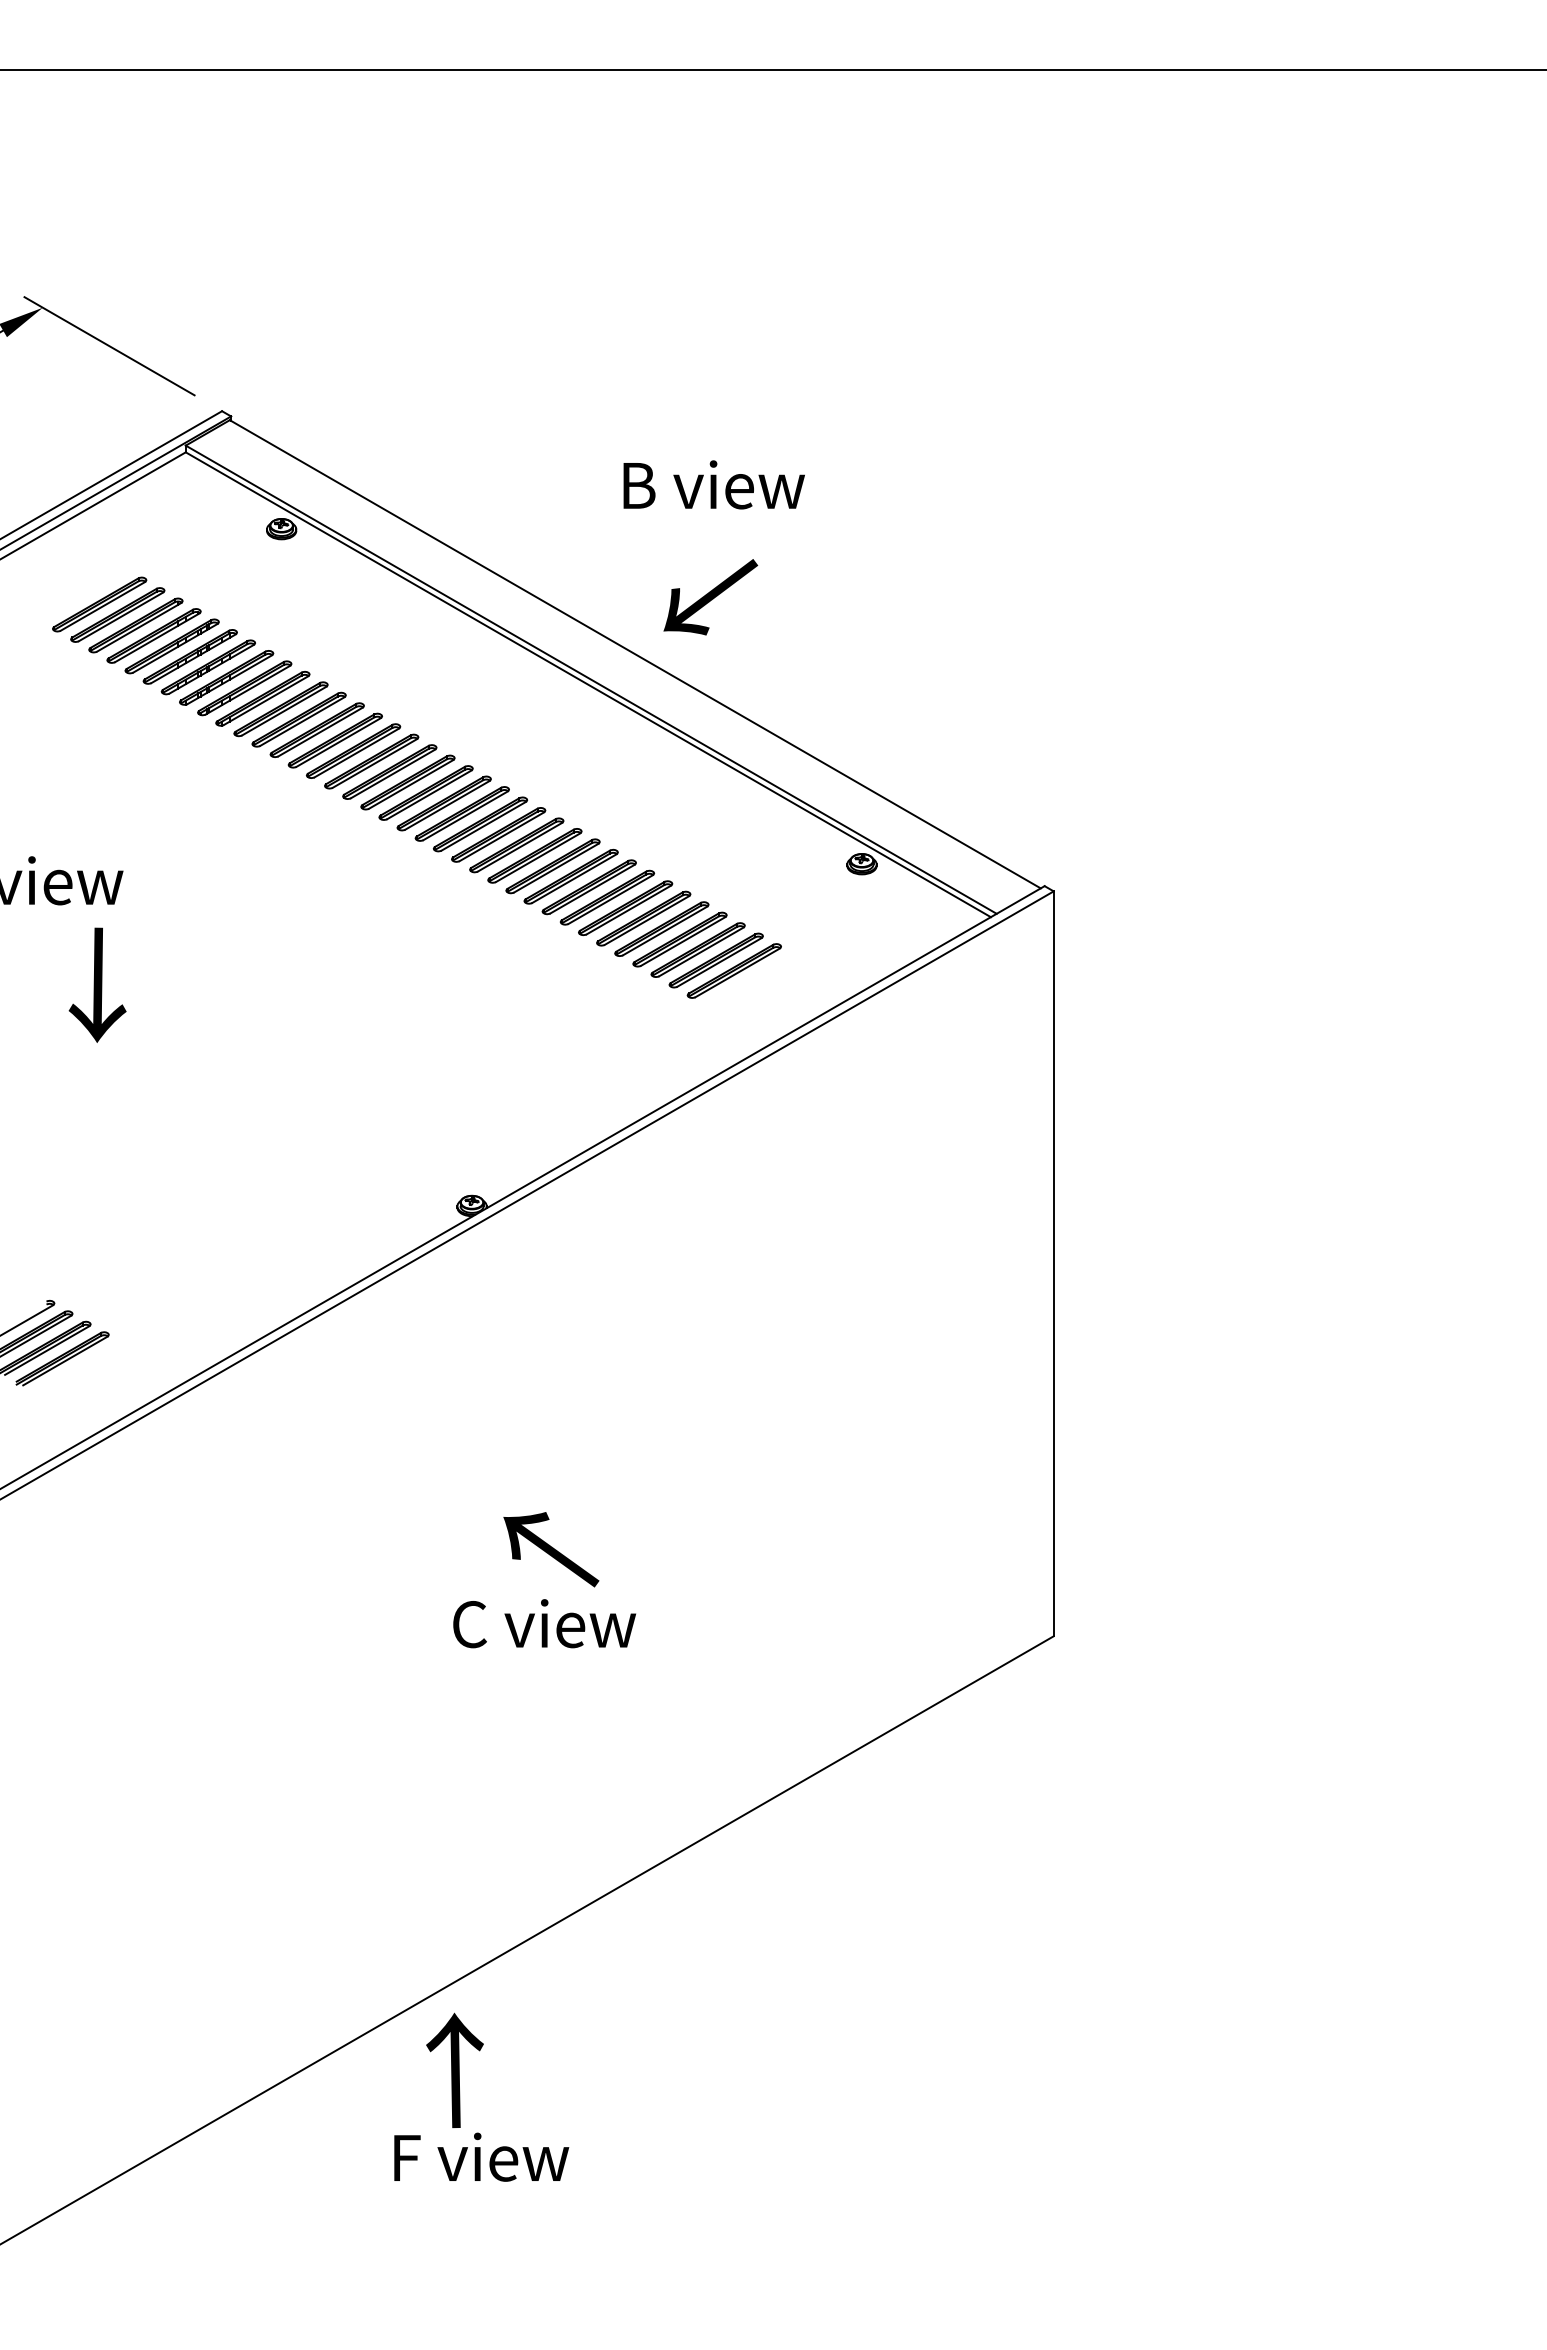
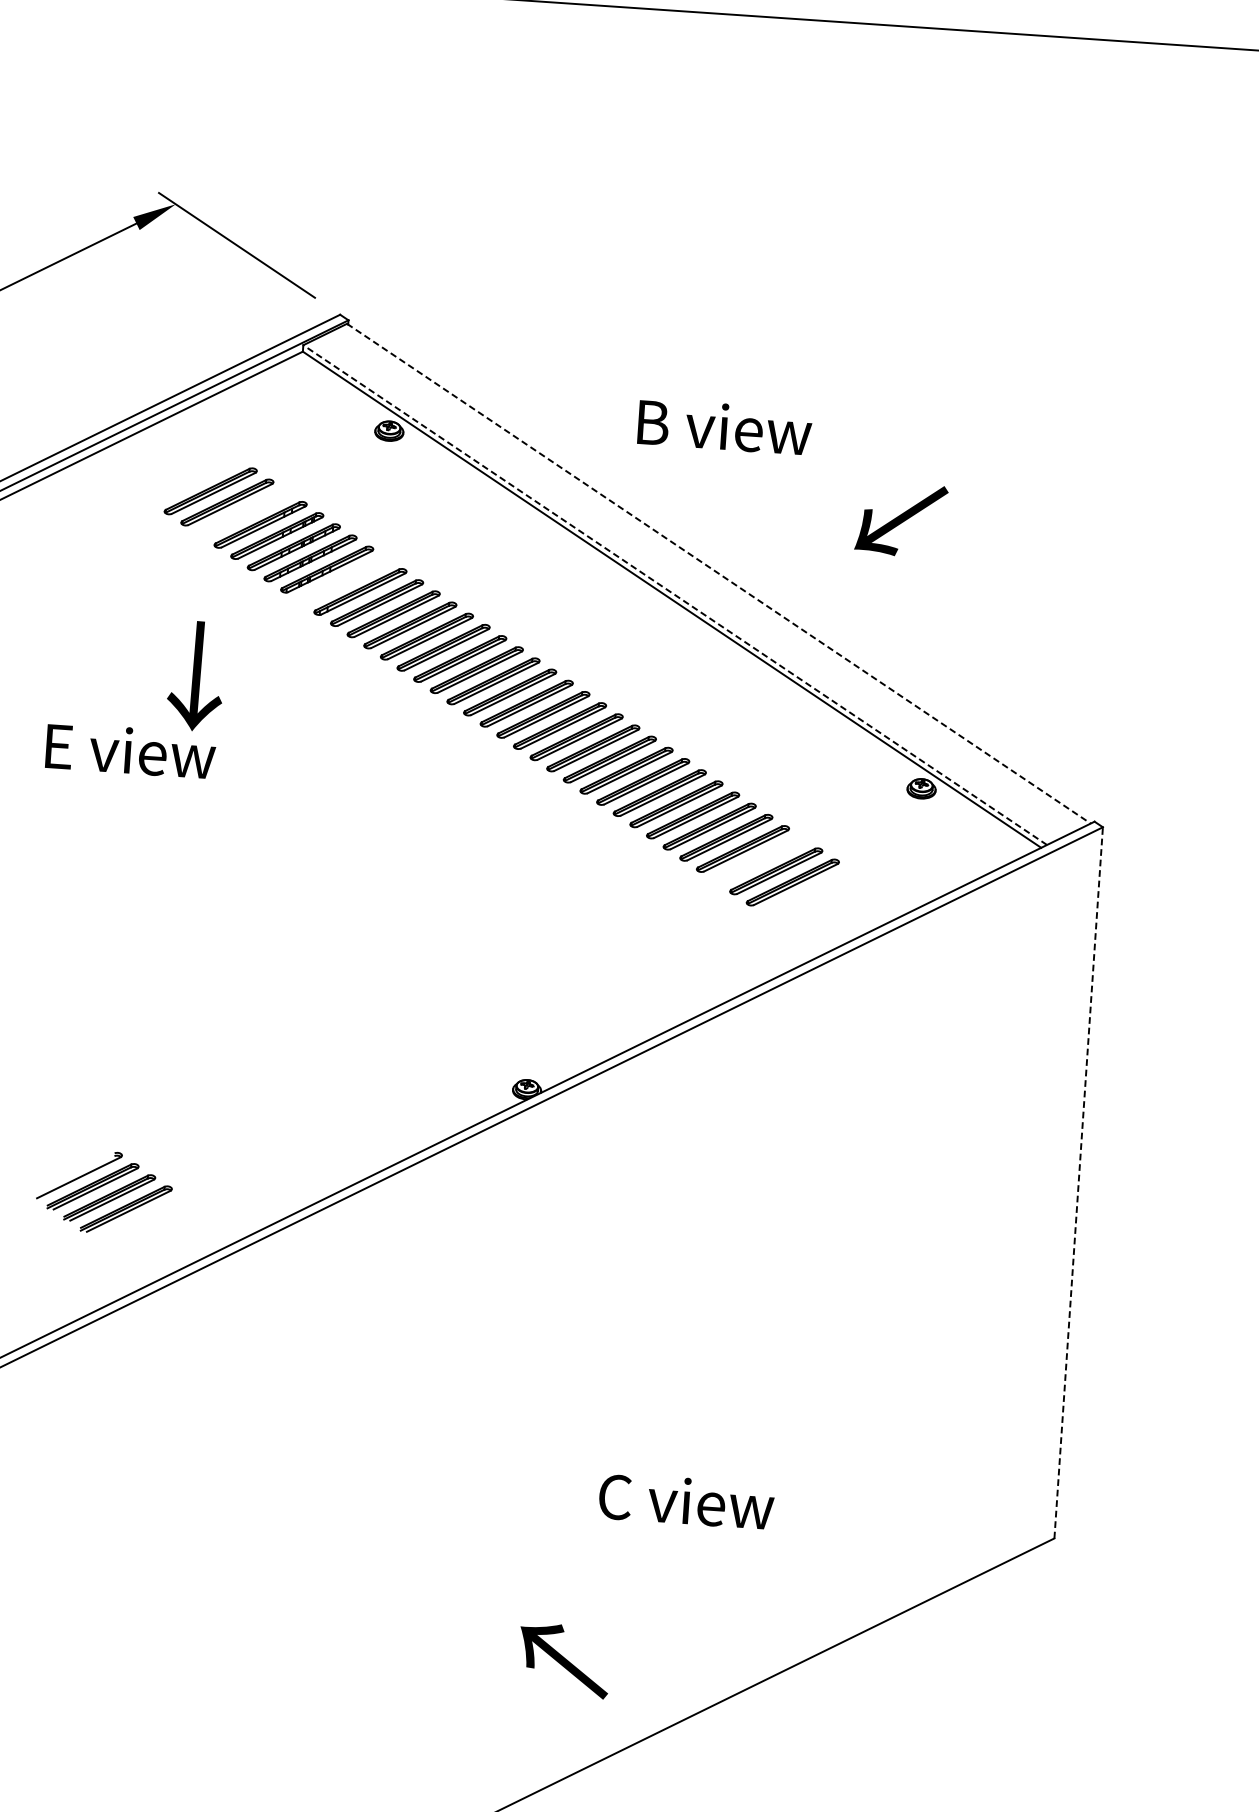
text: (713, 484) -> (724, 426), moved
text: (710, 597) -> (901, 520), moved
part: (135, 625) -> (243, 513), removed
line: (635, 654) -> (719, 573), solid -> dashed
line: (590, 679) -> (674, 594), solid -> dashed
part: (244, 688) -> (343, 580), removed
part: (697, 949) -> (759, 859), removed
text: (97, 984) -> (196, 675), moved
line: (1053, 1263) -> (1078, 1182), solid -> dashed
text: (551, 1549) -> (564, 1660), moved
text: (544, 1623) -> (686, 1501), moved

